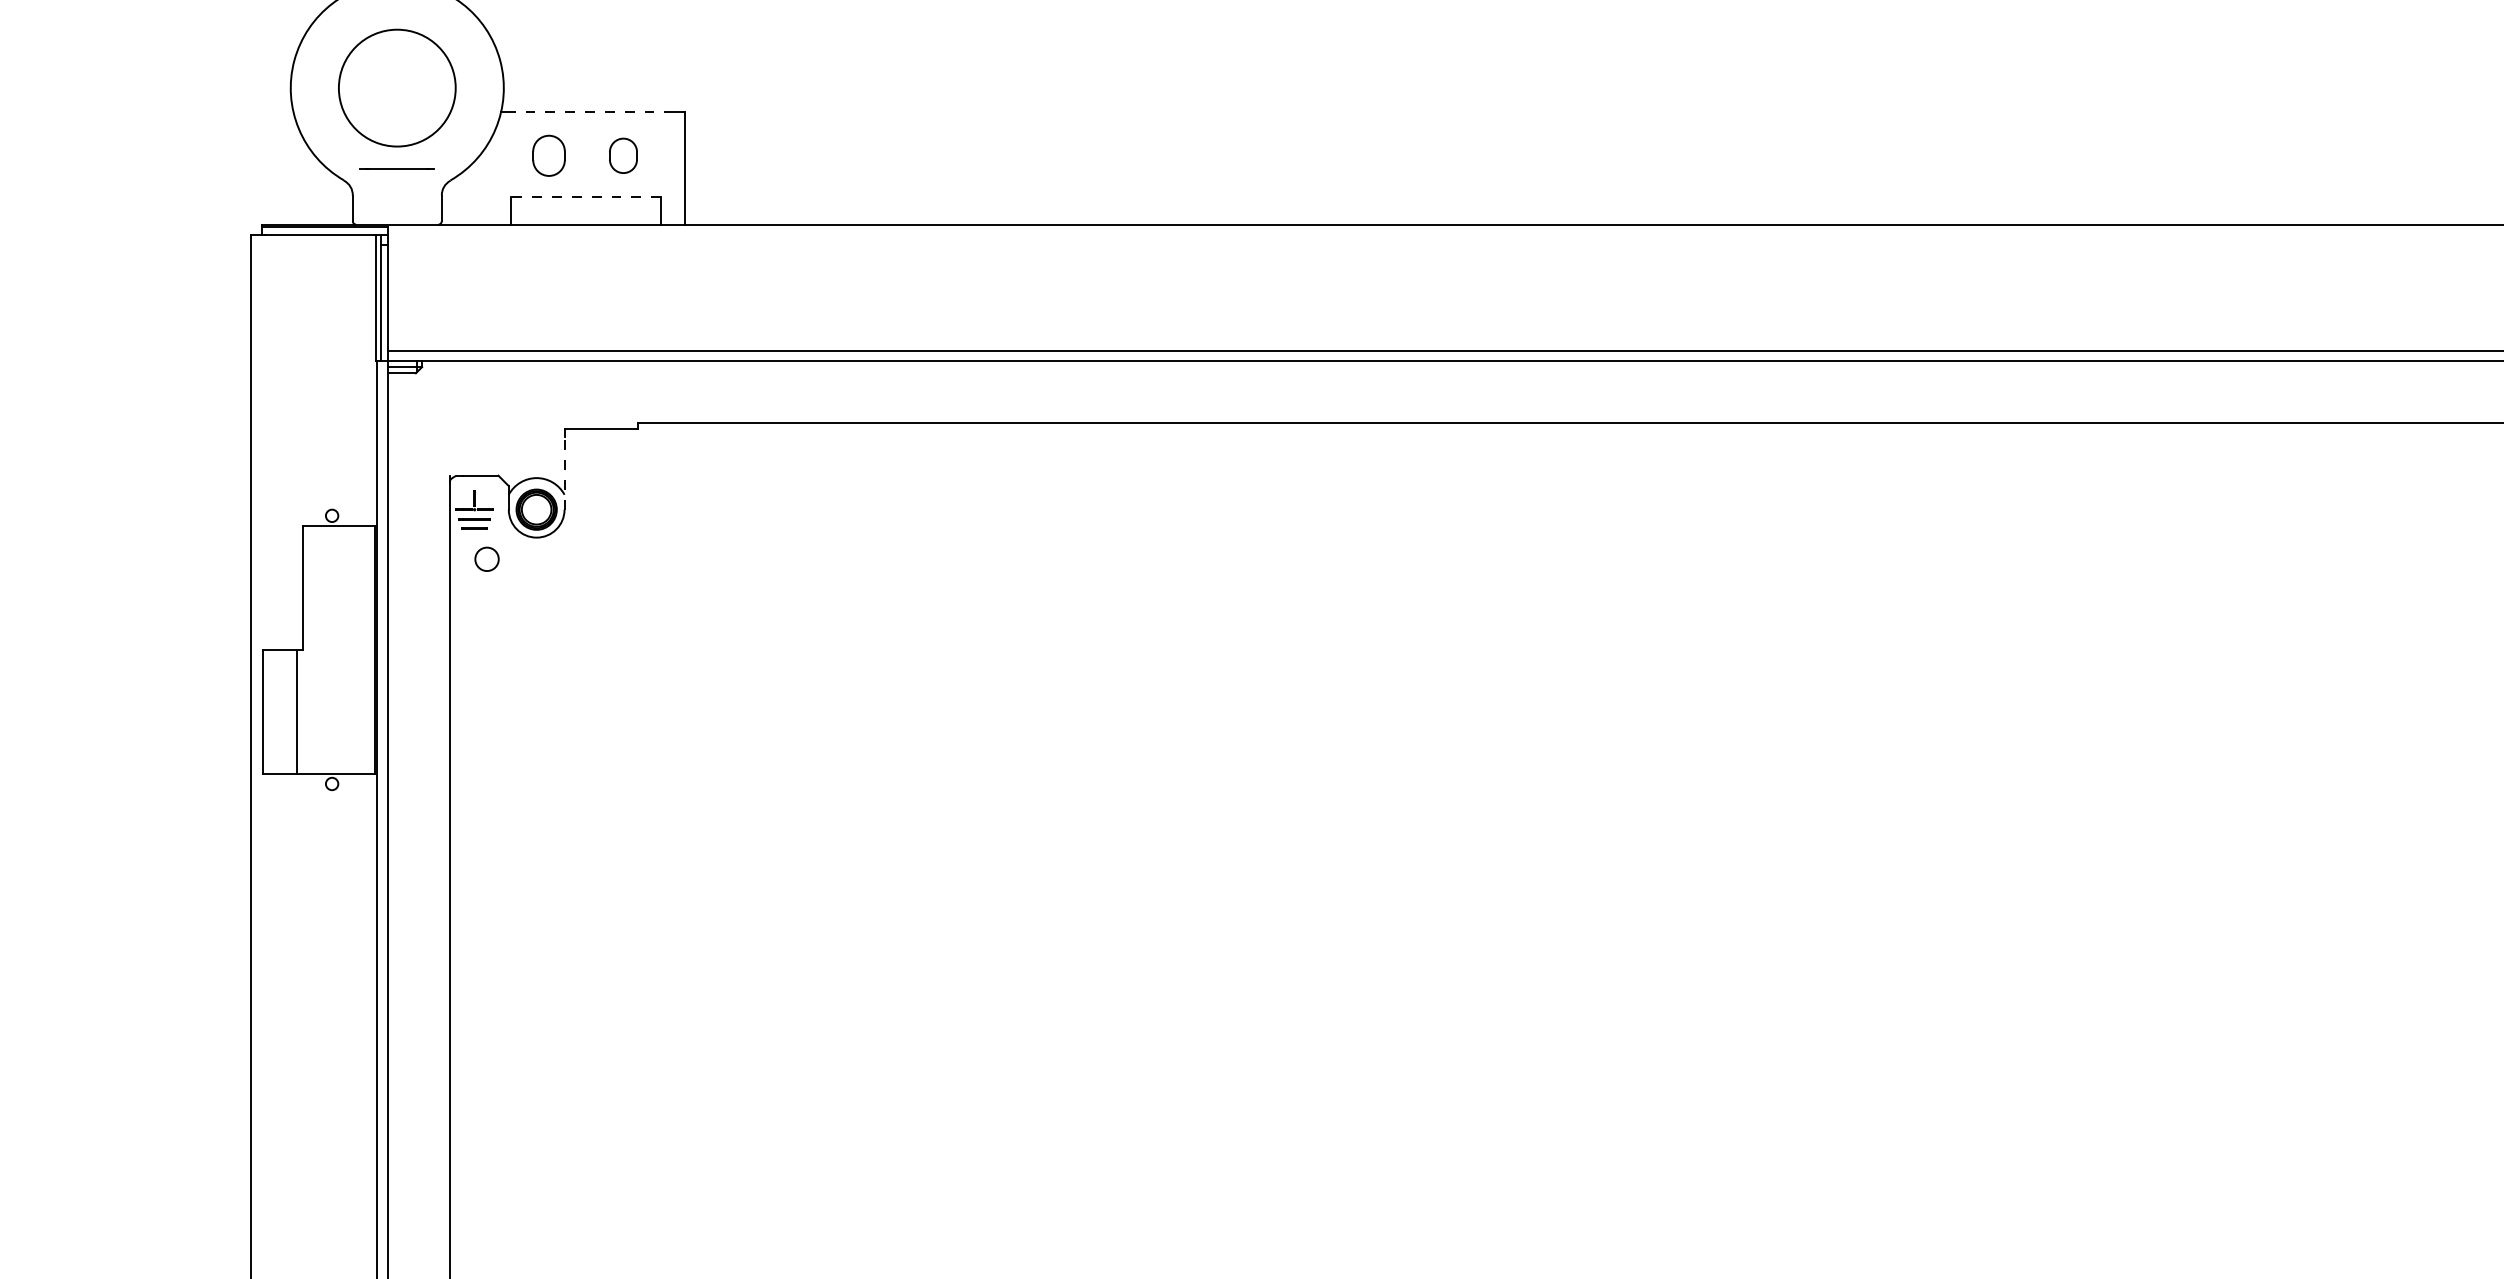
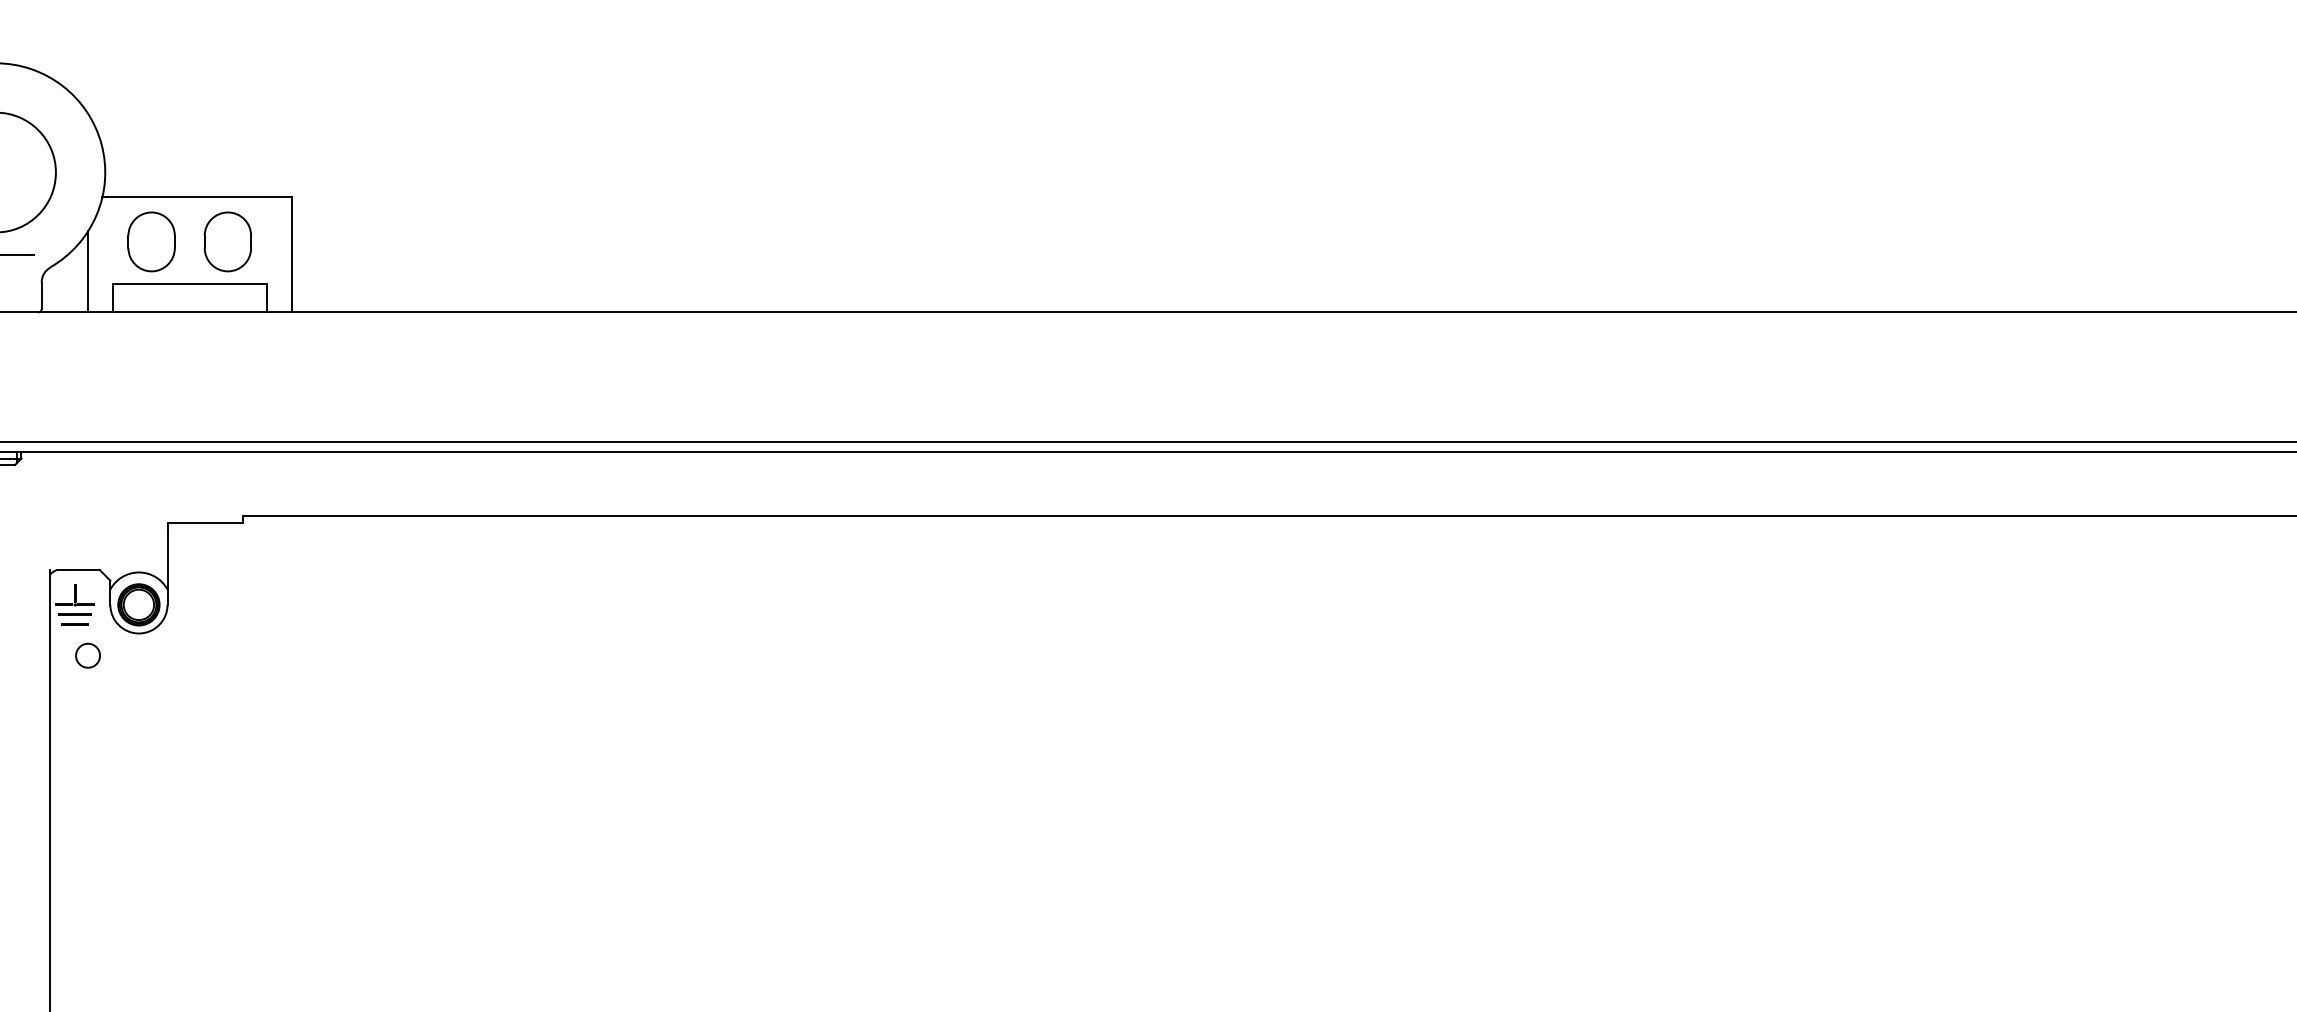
line: (586, 112) -> (190, 197), dashed -> solid
part: (548, 155) -> (151, 241), size x1.43
part: (623, 155) -> (227, 241), size x1.67
line: (487, 184) -> (88, 271), added
line: (586, 196) -> (190, 283), dashed -> solid
line: (564, 473) -> (167, 567), dashed -> solid

